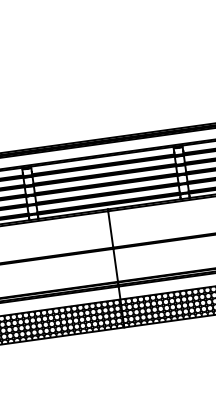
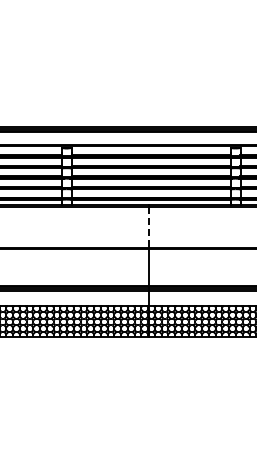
line: (110, 229) -> (149, 227), solid -> dashed

